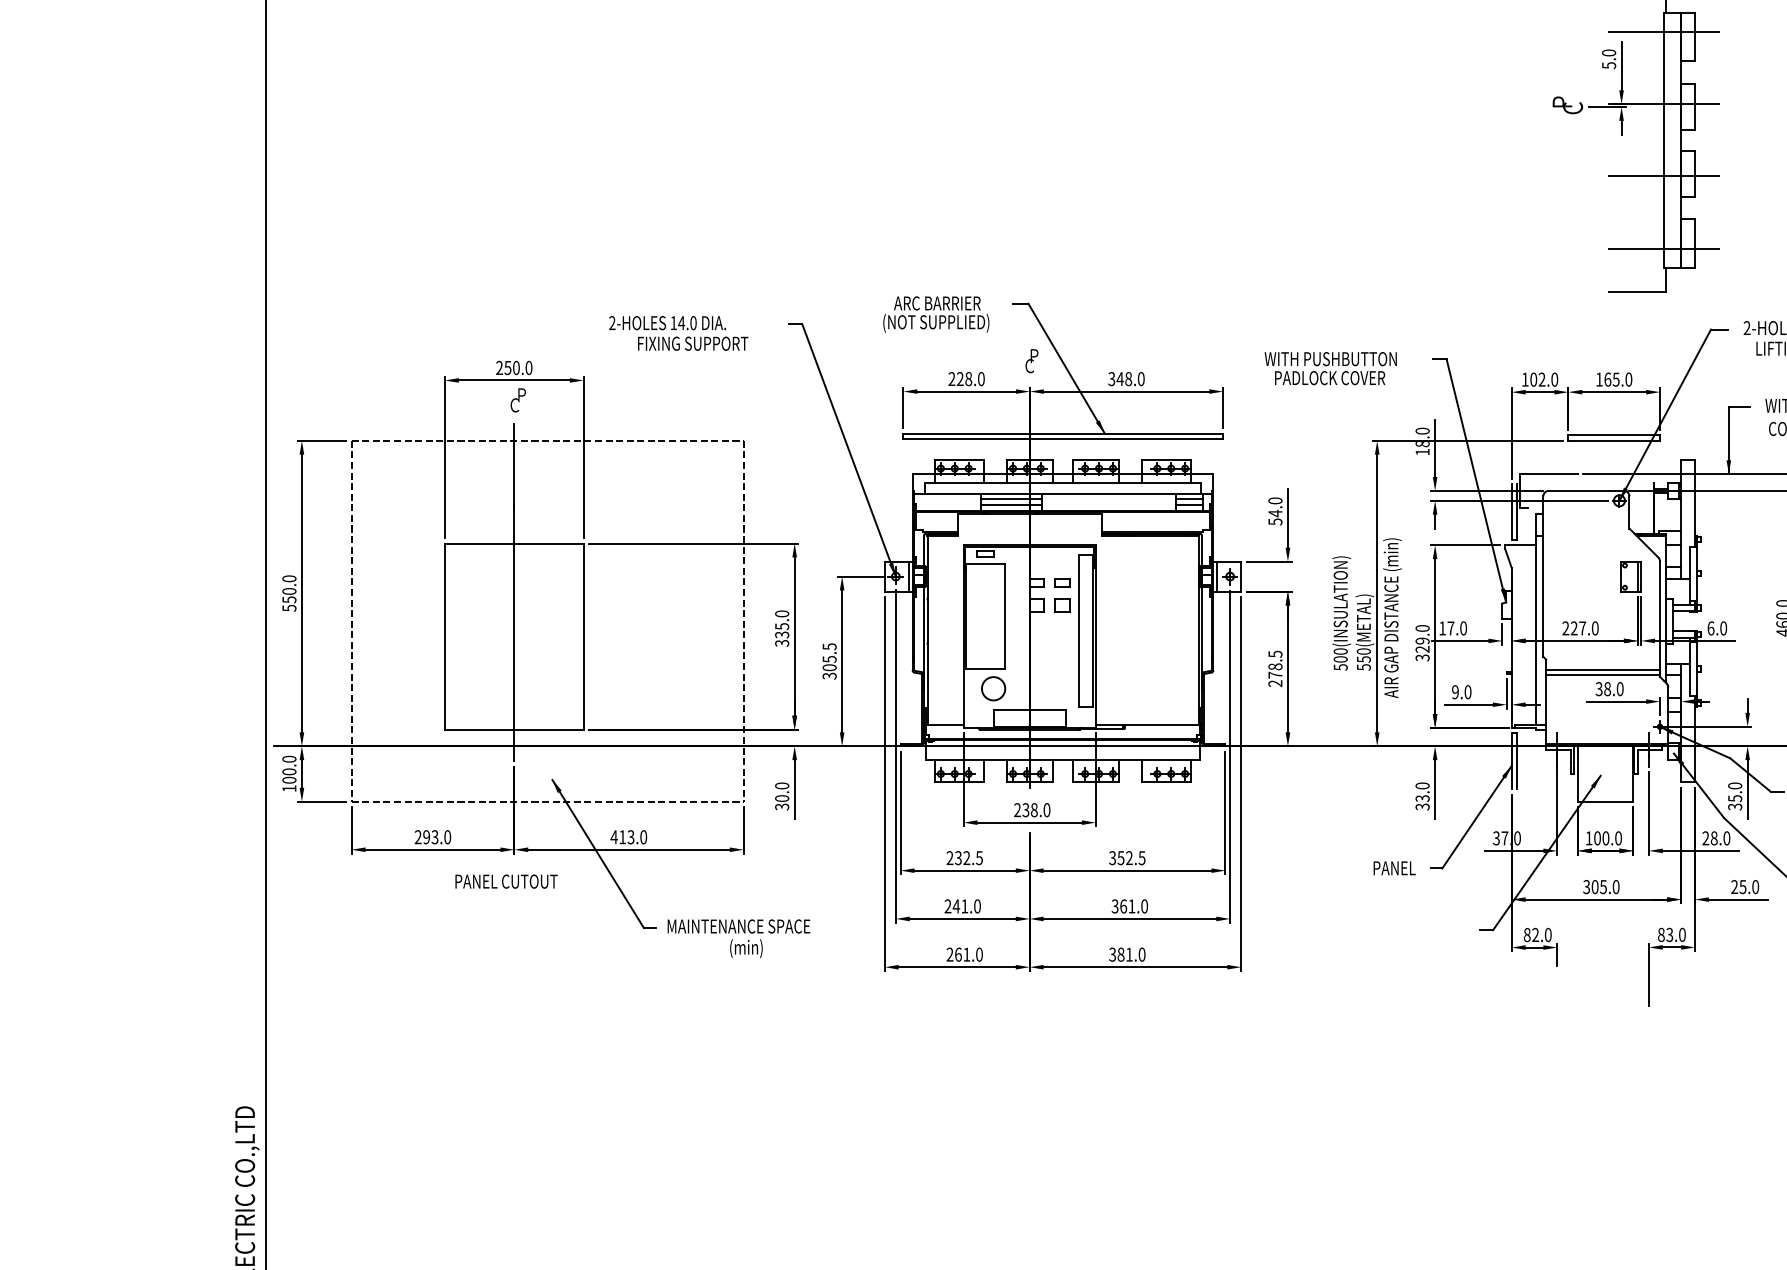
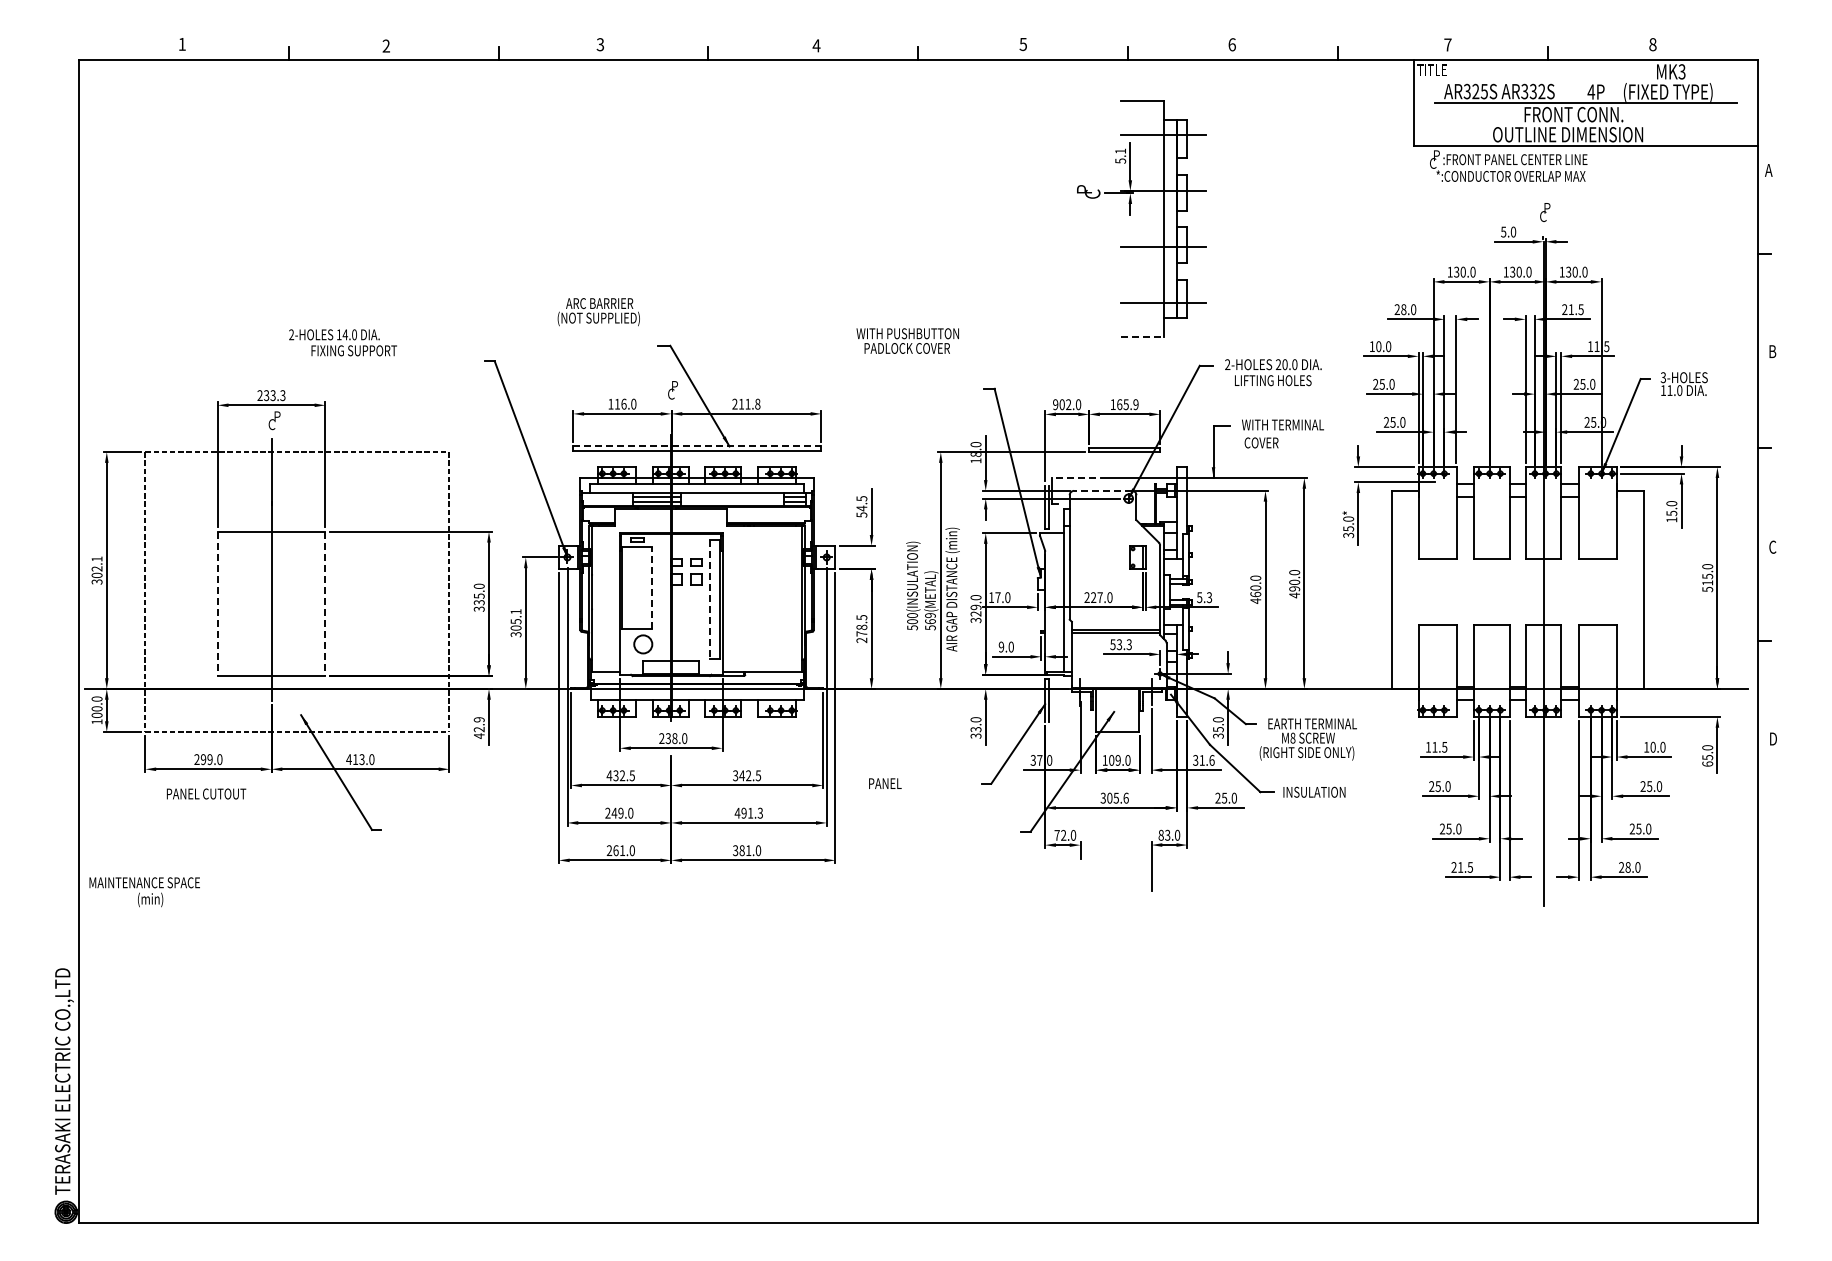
text: (1608, 51) -> (1120, 150), 5.0 -> 5.1
line: (1637, 291) -> (1142, 336), solid -> dashed
text: (935, 314) -> (598, 312), moved
text: (677, 333) -> (342, 342), moved
text: (518, 367) -> (274, 395), 250.0 -> 233.3
text: (1330, 367) -> (907, 340), moved
text: (960, 378) -> (617, 403), 228.0 -> 116.0
text: (1126, 378) -> (746, 403), 348.0 -> 211.8
text: (1525, 379) -> (1055, 404), 102.0 -> 902.0
text: (1628, 379) -> (1135, 404), 165.0 -> 165.9
line: (1063, 433) -> (697, 446), solid -> dashed
line: (1548, 473) -> (1073, 477), solid -> dashed
line: (1585, 490) -> (1102, 490), solid -> dashed
text: (1274, 500) -> (861, 498), 54.0 -> 54.5
text: (288, 593) -> (96, 570), 550.0 -> 302.1
line: (1005, 616) -> (652, 588), solid -> dashed
text: (1717, 628) -> (1204, 597), 6.0 -> 5.3
line: (1078, 632) -> (709, 600), solid -> dashed
line: (444, 637) -> (217, 604), solid -> dashed
line: (583, 637) -> (325, 604), solid -> dashed
text: (828, 646) -> (515, 611), 305.5 -> 305.1
text: (1363, 655) -> (930, 618), 550(METAL) -> 569(METAL)
text: (1608, 688) -> (1120, 644), 38.0 -> 53.3
text: (781, 797) -> (478, 728), 30.0 -> 42.9
text: (434, 837) -> (209, 759), 293.0 -> 299.0
text: (1605, 838) -> (1117, 760), 100.0 -> 109.0
text: (1715, 838) -> (1203, 760), 28.0 -> 31.6
text: (950, 857) -> (609, 775), 232.5 -> 432.5
text: (1120, 857) -> (741, 775), 352.5 -> 342.5
text: (1394, 868) -> (885, 783), moved
text: (506, 880) -> (206, 793), moved
text: (1615, 886) -> (1125, 797), 305.0 -> 305.6
text: (964, 905) -> (620, 812), 241.0 -> 249.0
text: (1129, 905) -> (748, 812), 361.0 -> 491.3
text: (1526, 935) -> (1056, 835), 82.0 -> 72.0
text: (738, 938) -> (144, 892), moved

